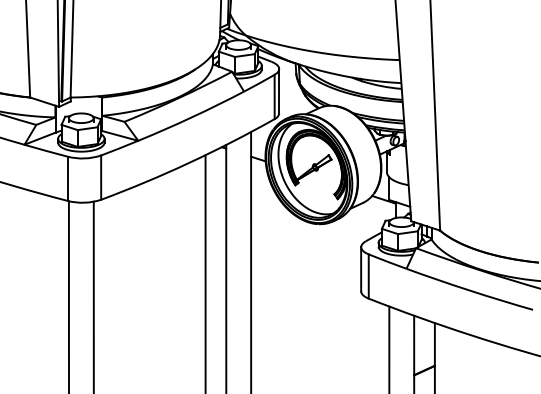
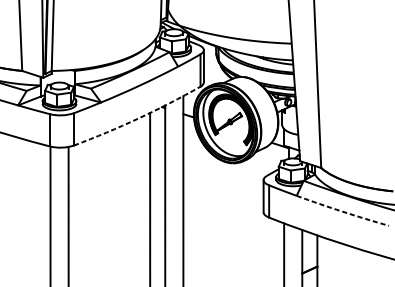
arc: (189, 162) -> (138, 118), solid -> dashed
arc: (469, 290) -> (342, 211), solid -> dashed

